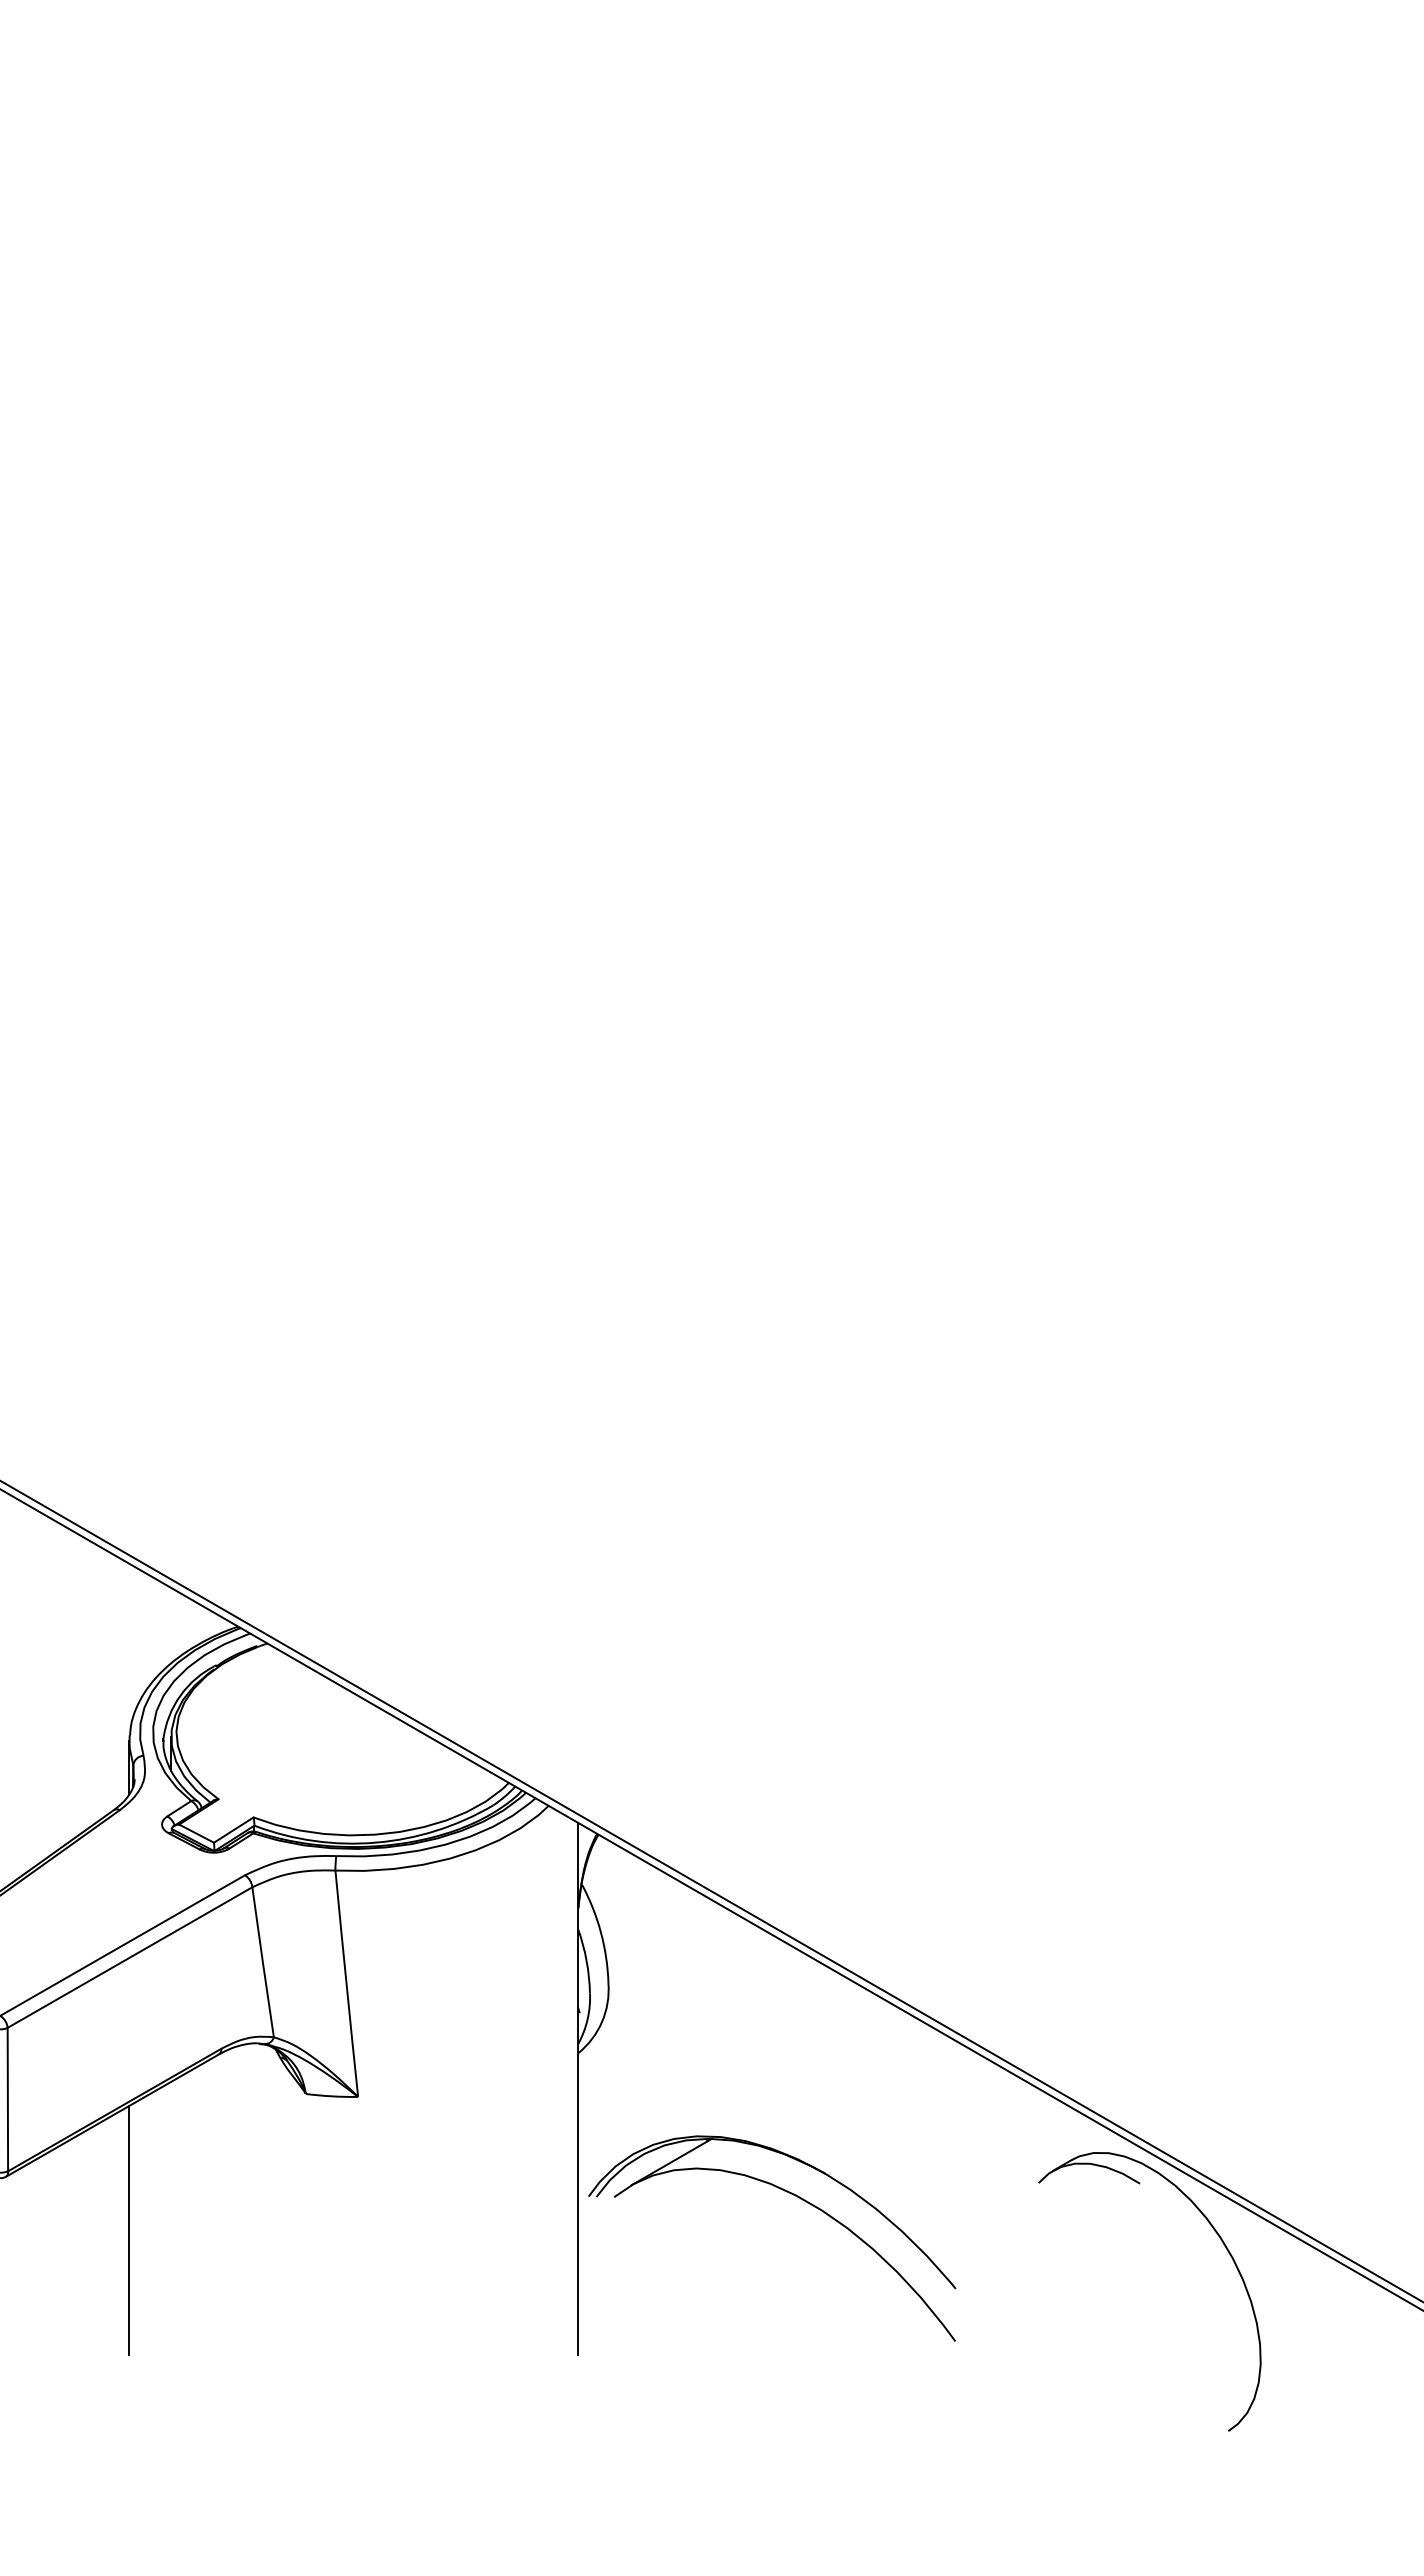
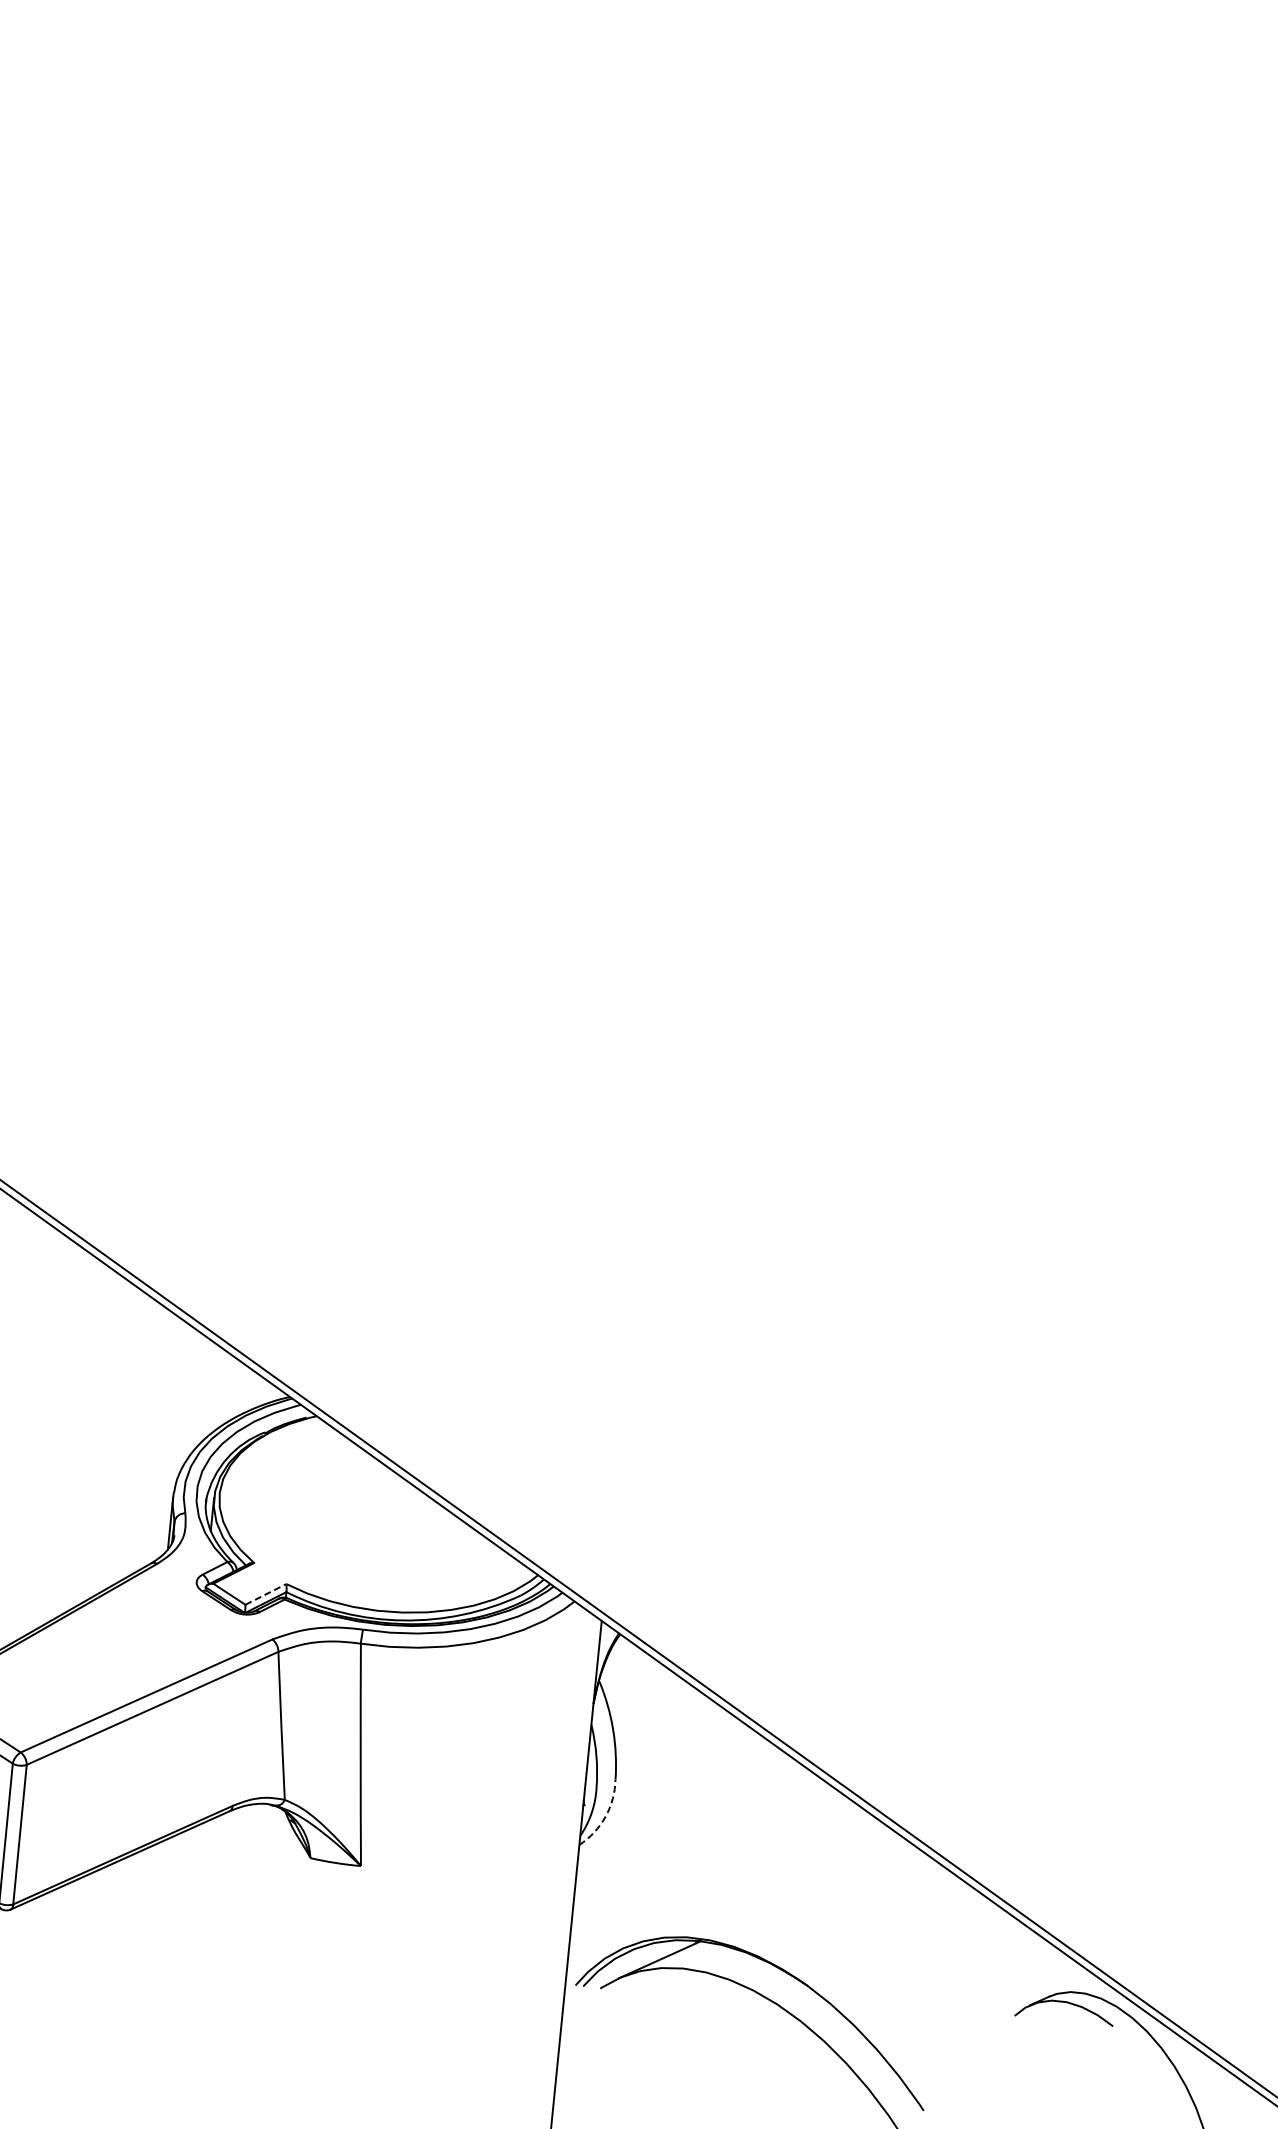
line: (234, 1829) -> (266, 1593), solid -> dashed
arc: (602, 2021) -> (606, 1816), solid -> dashed
line: (129, 2230) -> (125, 1973), removed

